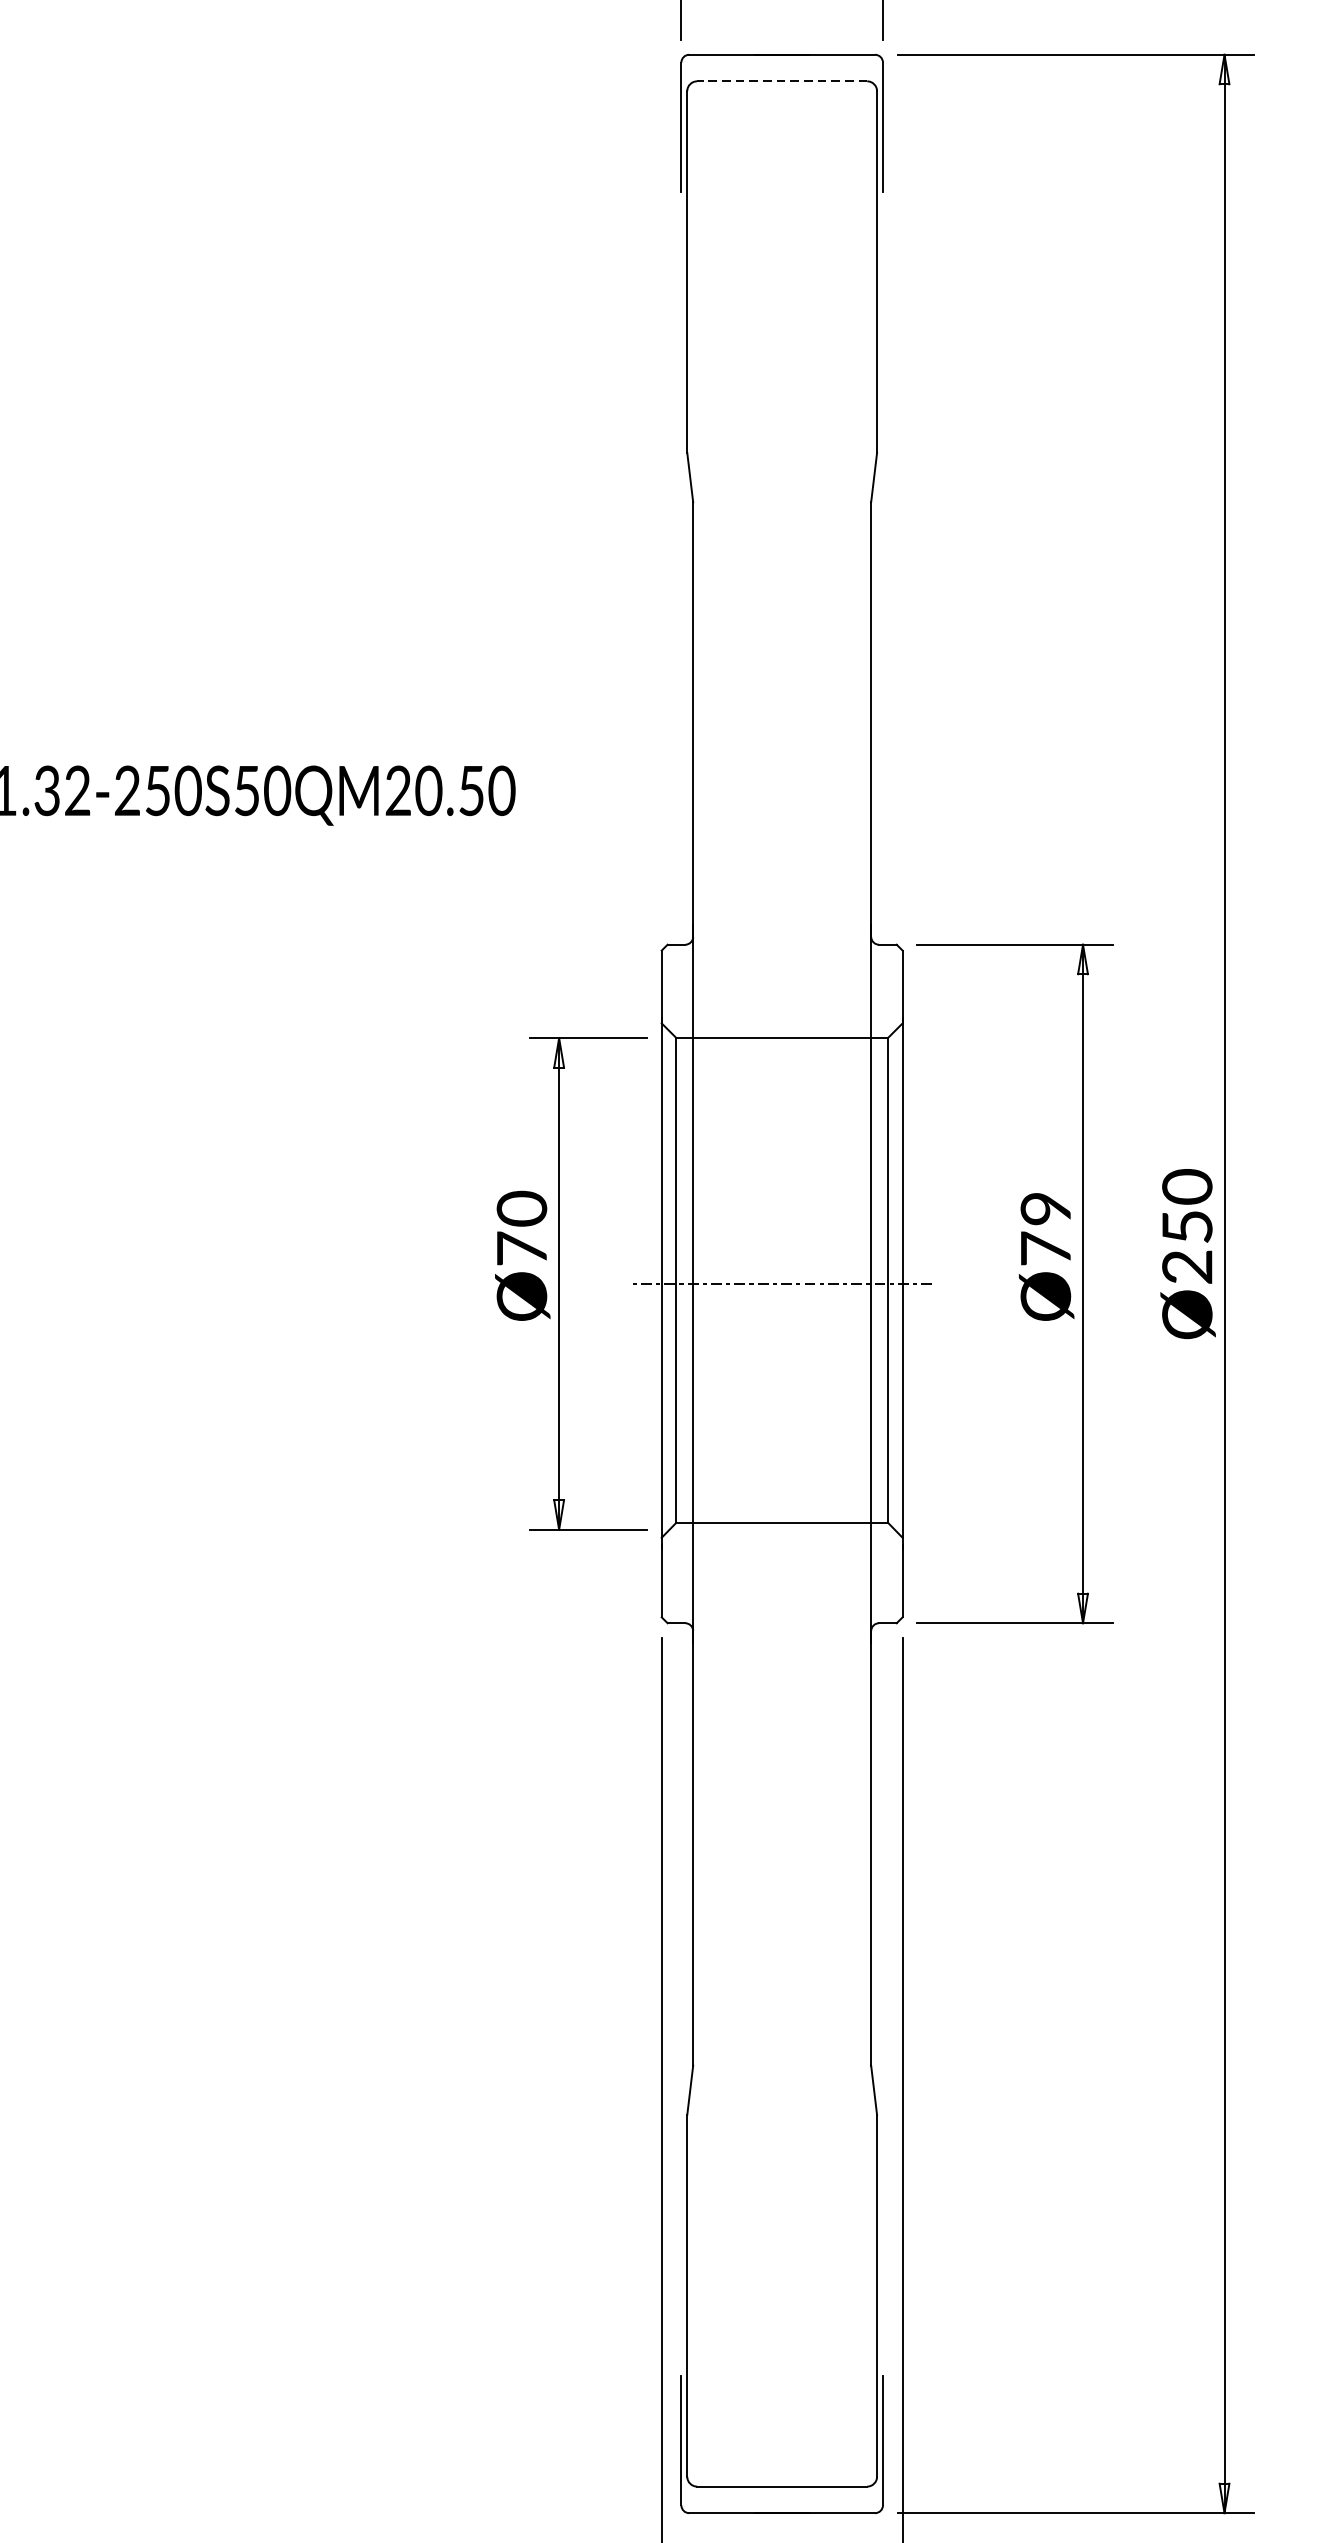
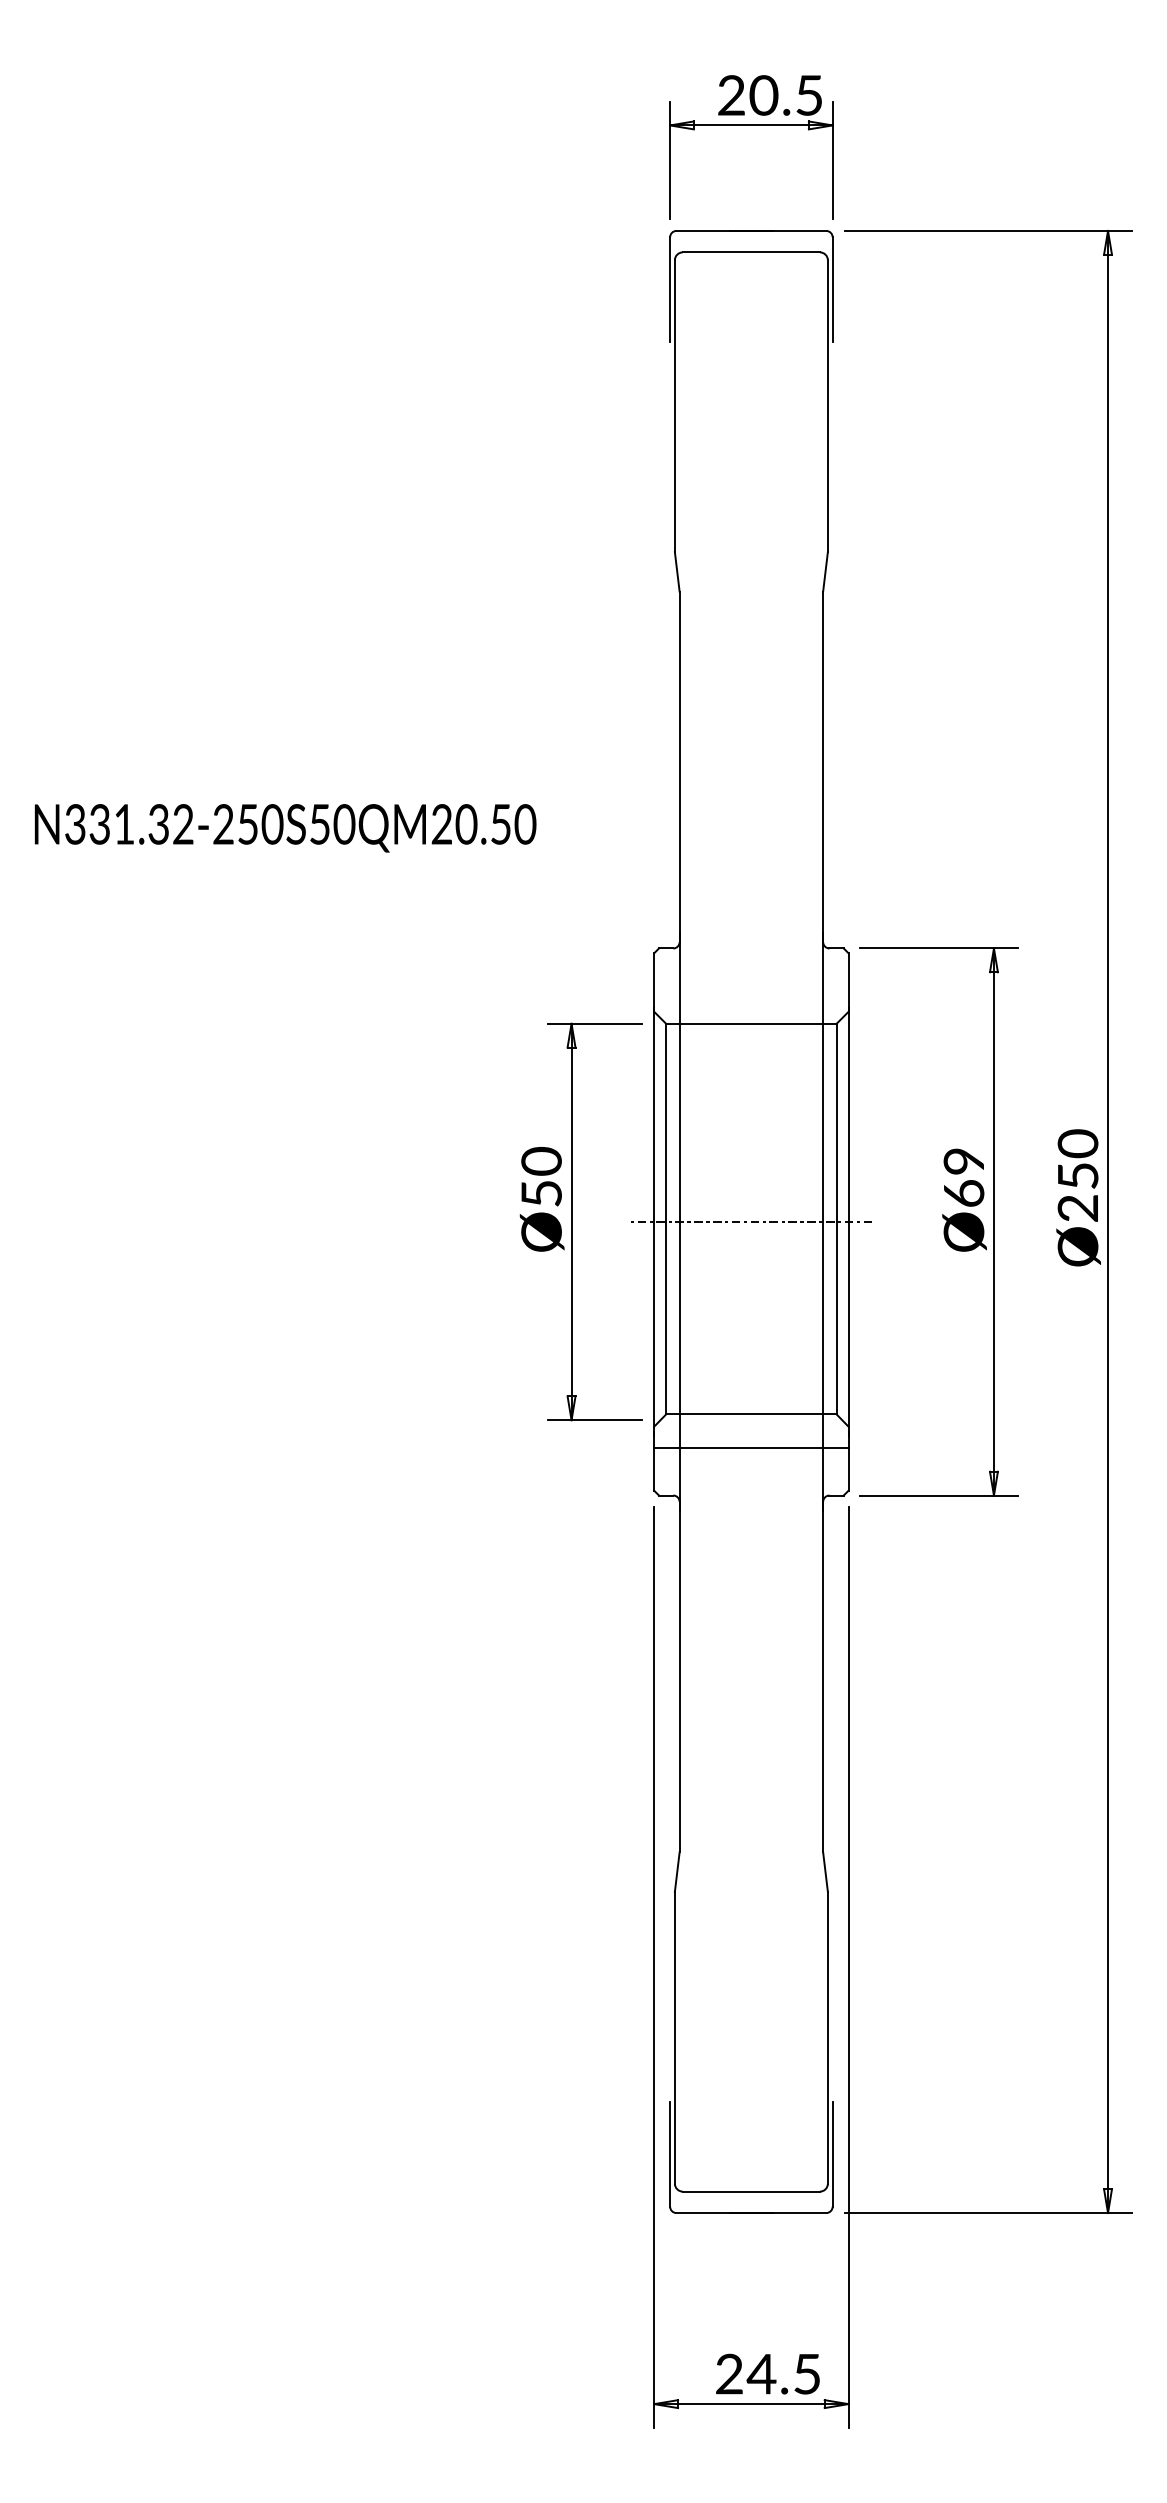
line: (782, 81) -> (751, 252), dashed -> solid
text: (521, 1247) -> (541, 1192), Ø70 -> Ø50
text: (1046, 1247) -> (964, 1192), Ø79 -> Ø69
line: (782, 1563) -> (751, 1447), added

